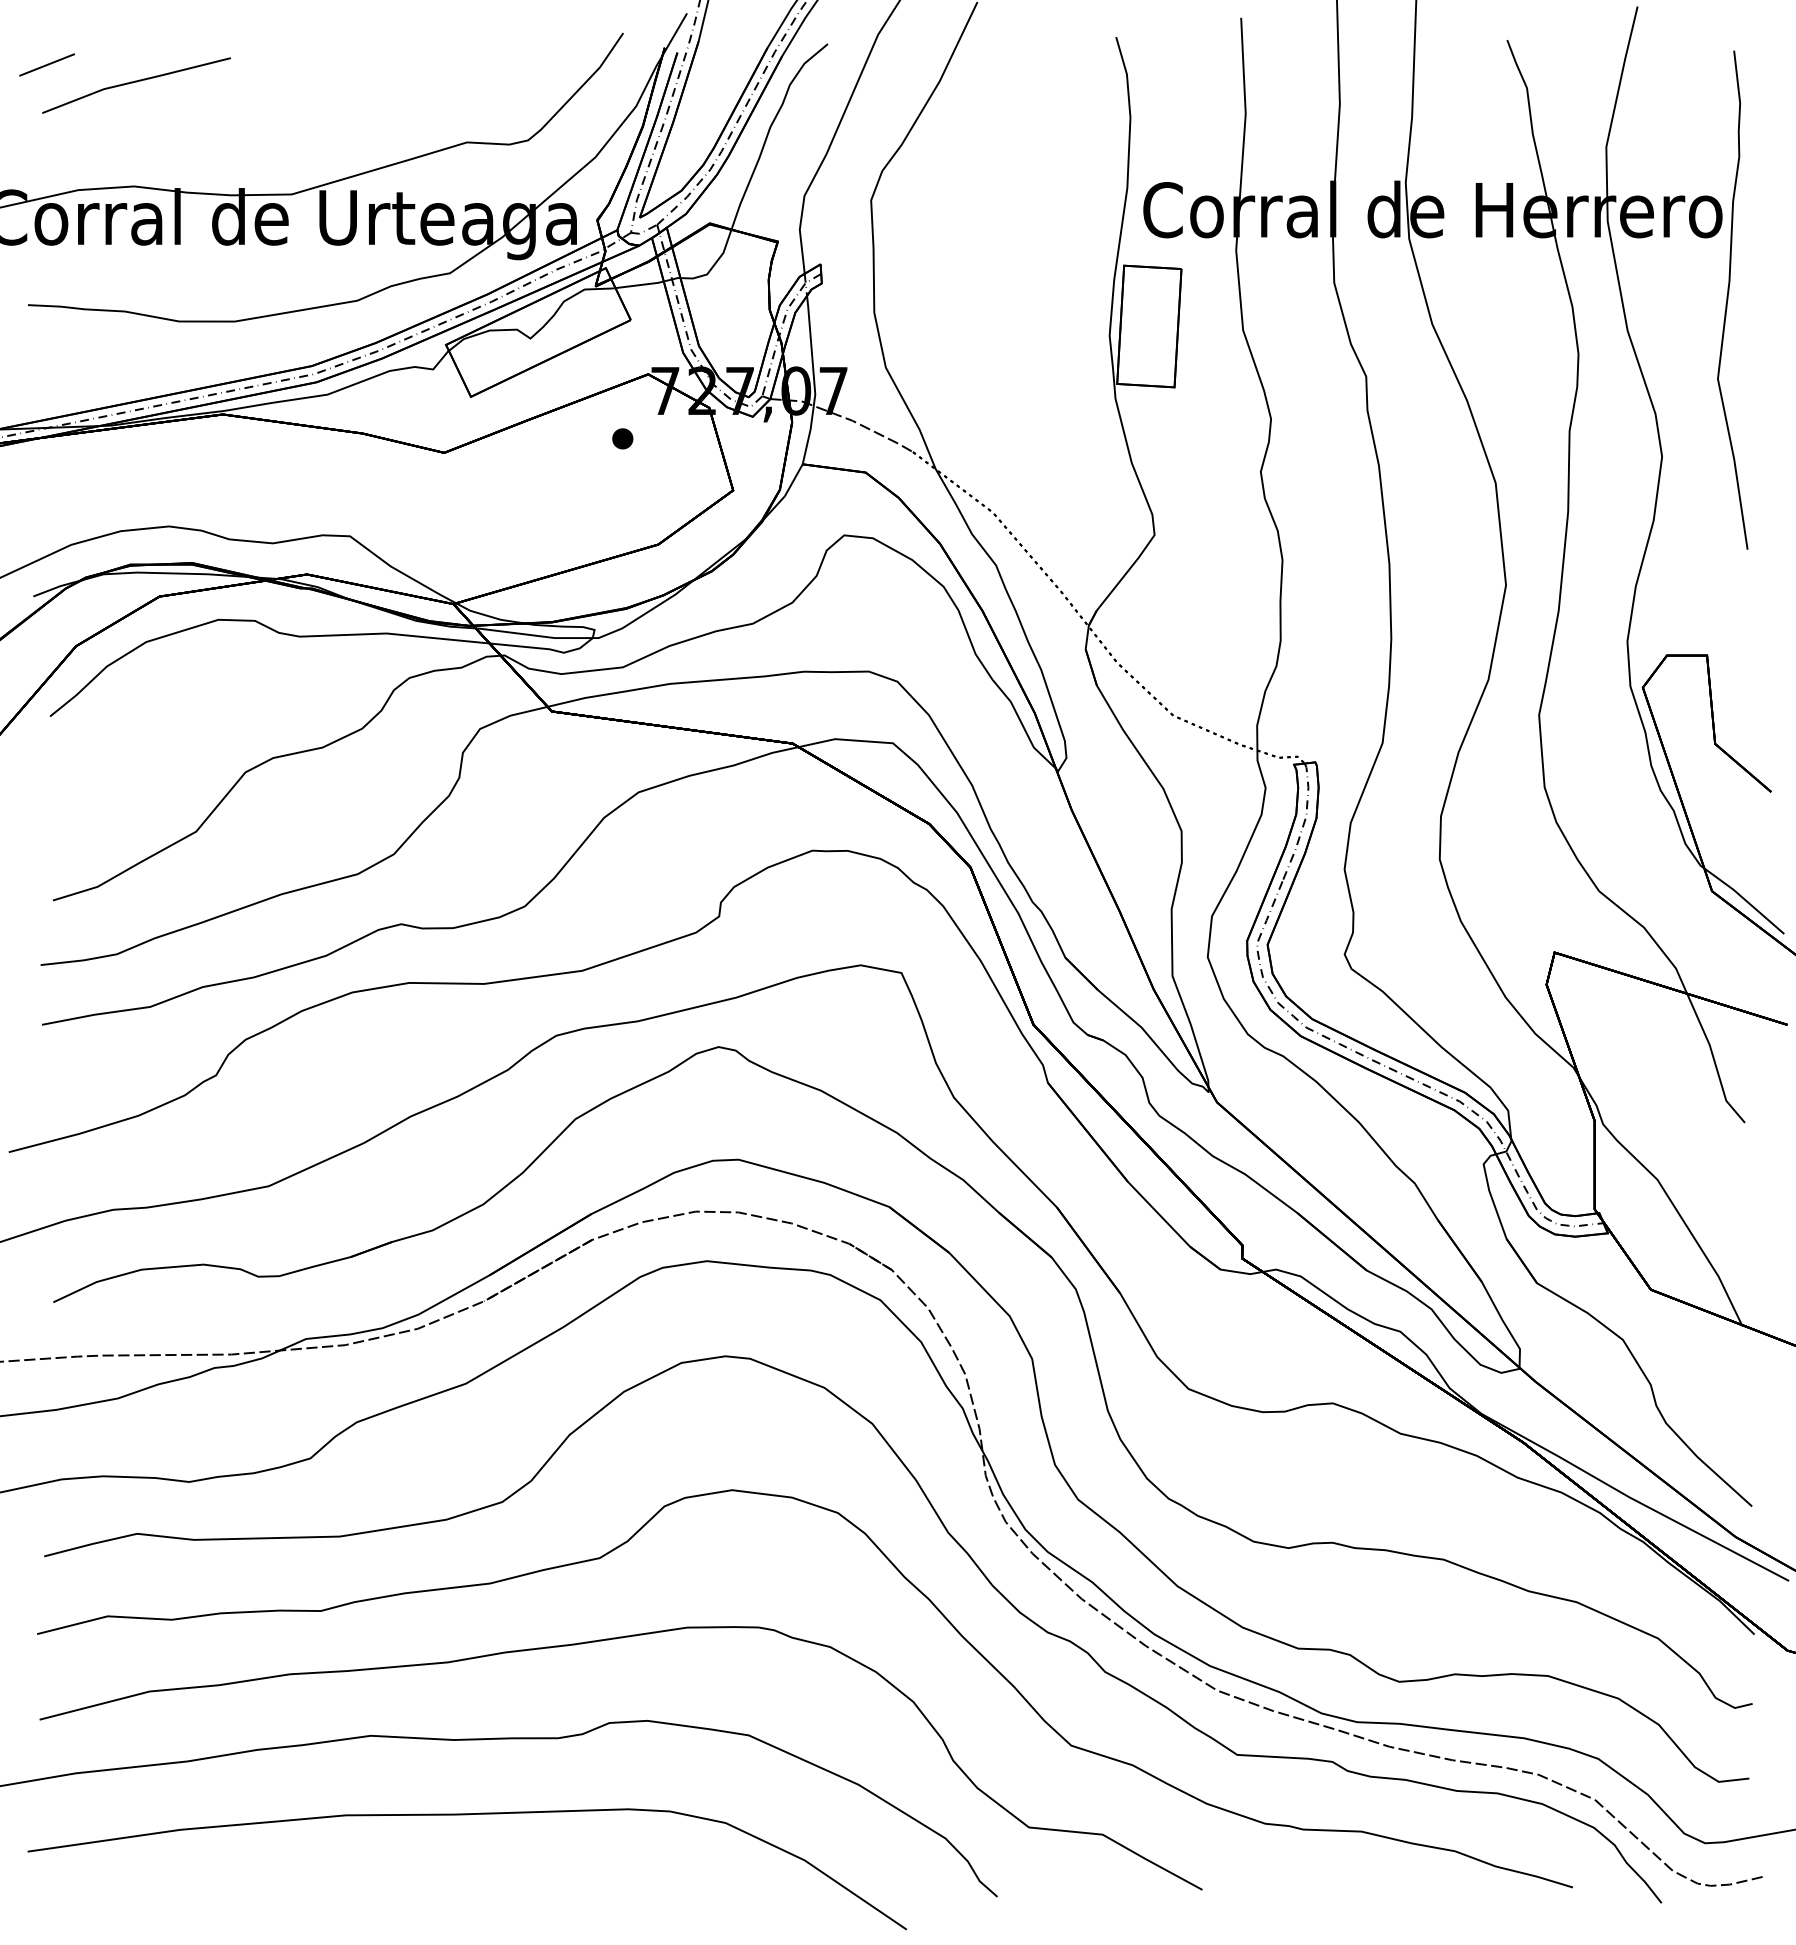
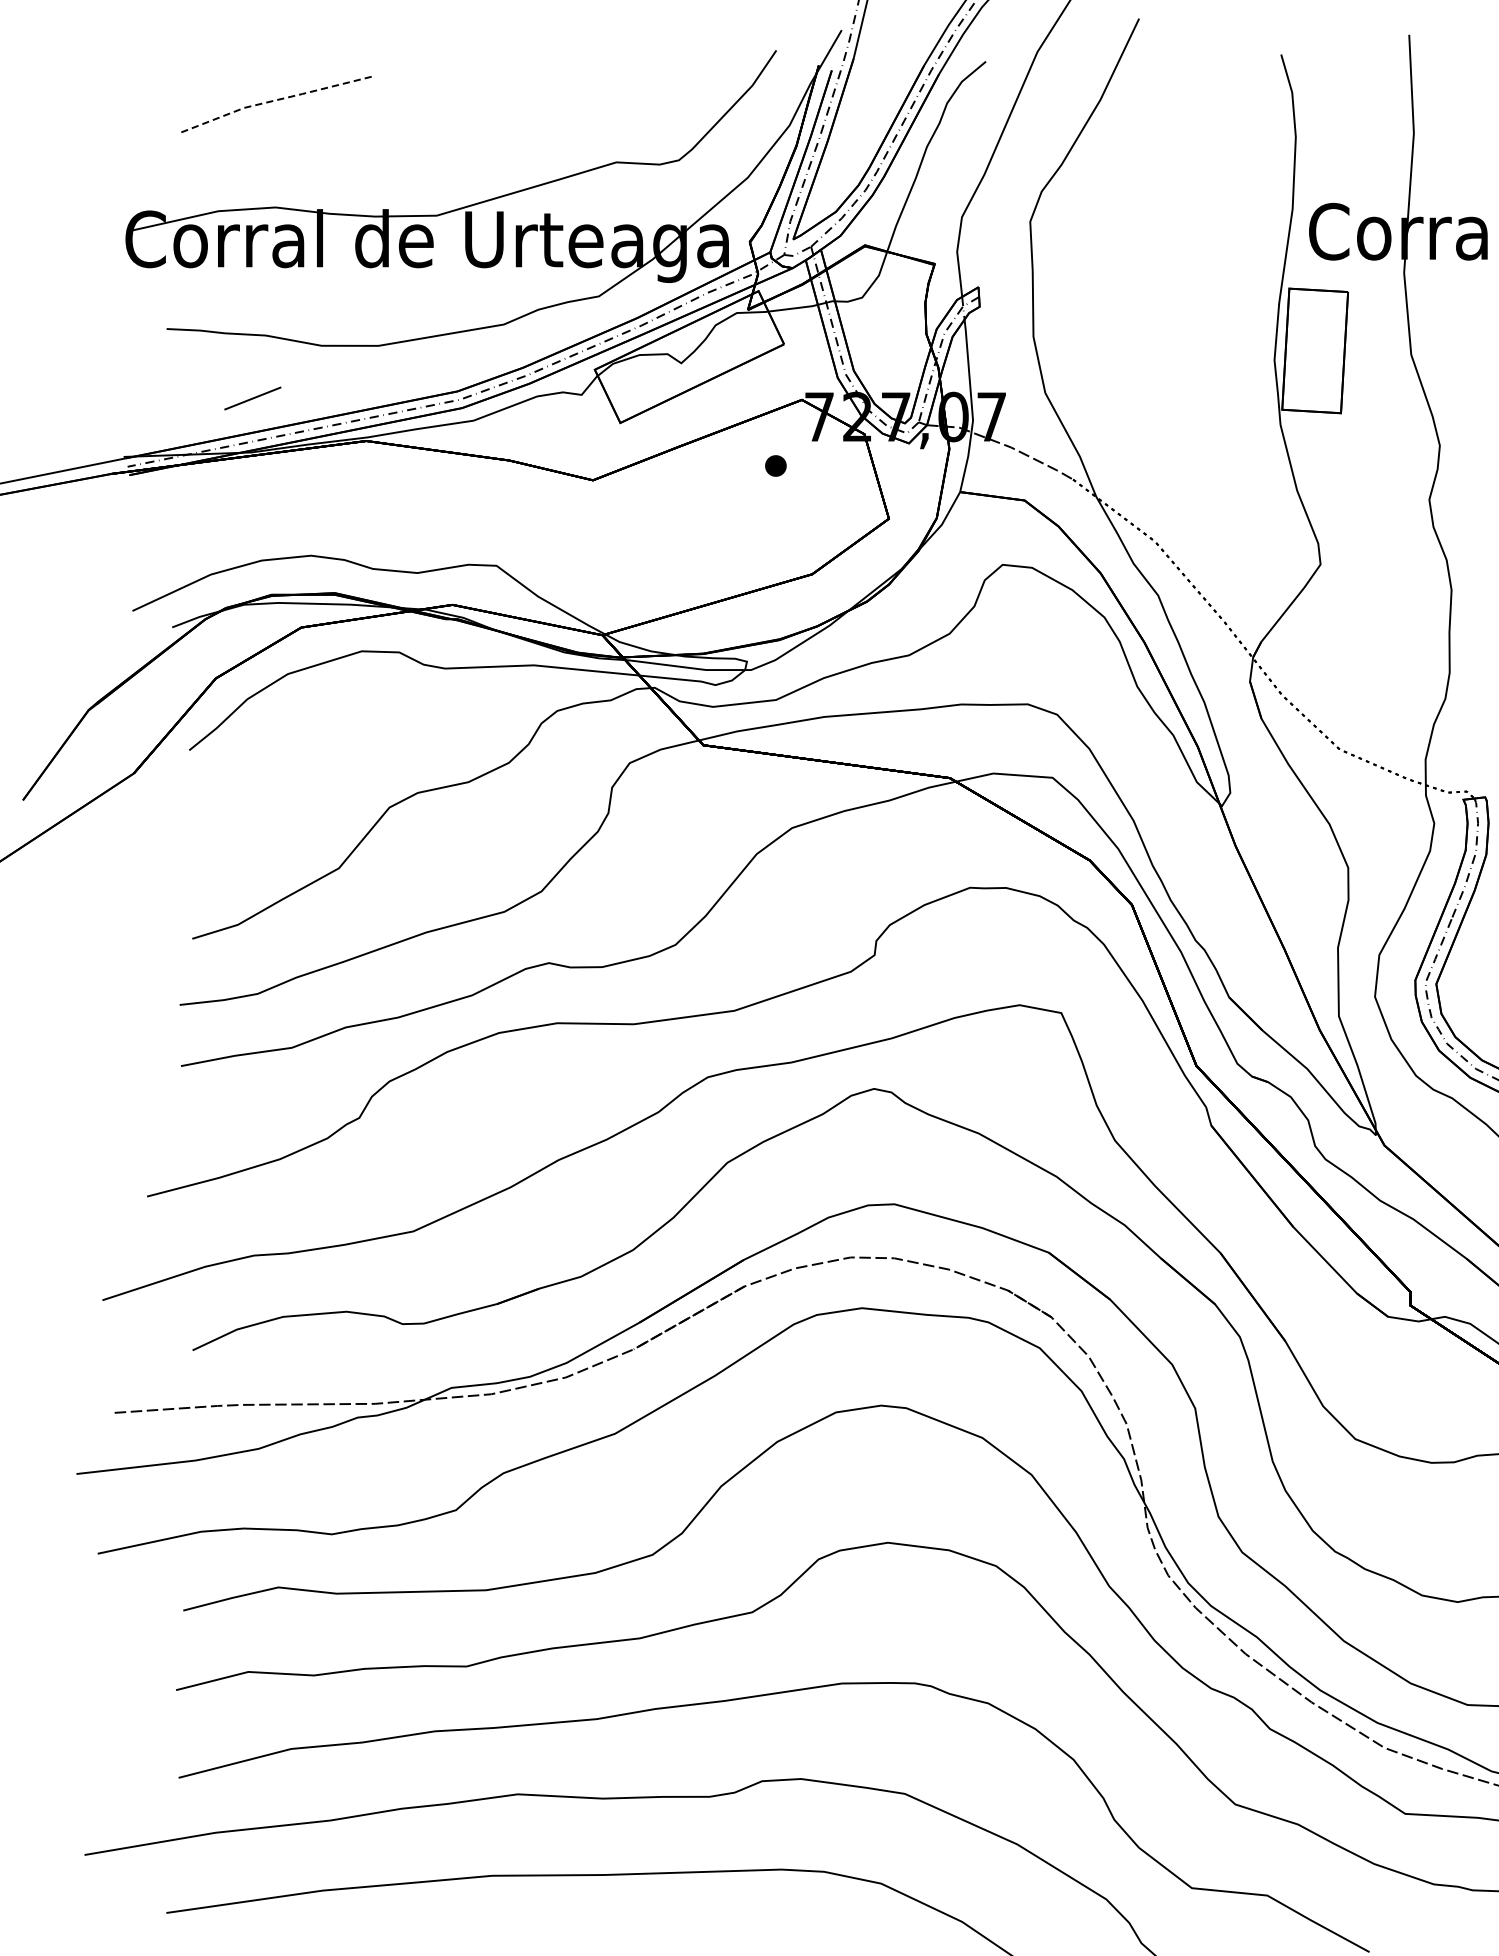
line: (46, 64) -> (252, 398), moved
line: (135, 81) -> (276, 99), solid -> dashed

